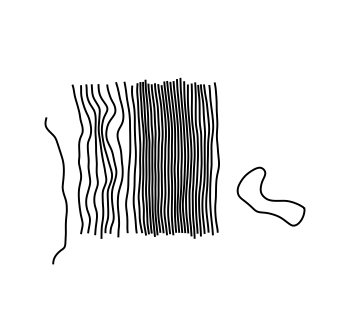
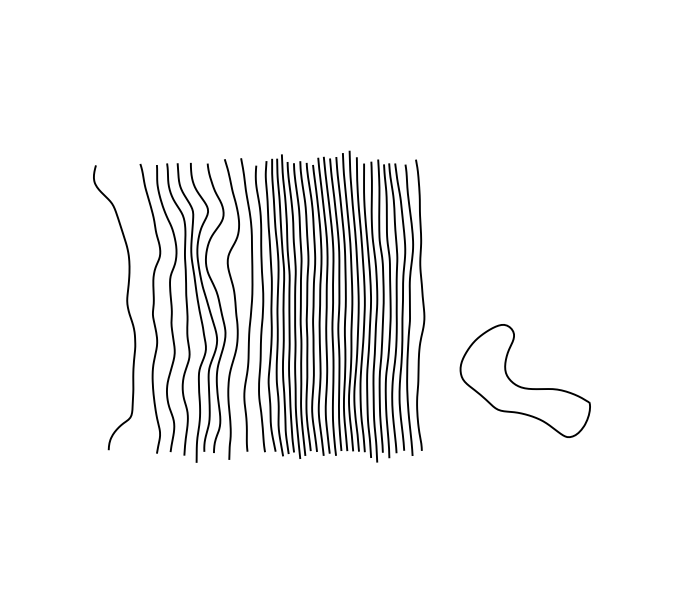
curve: (61, 189) -> (124, 305), moved

